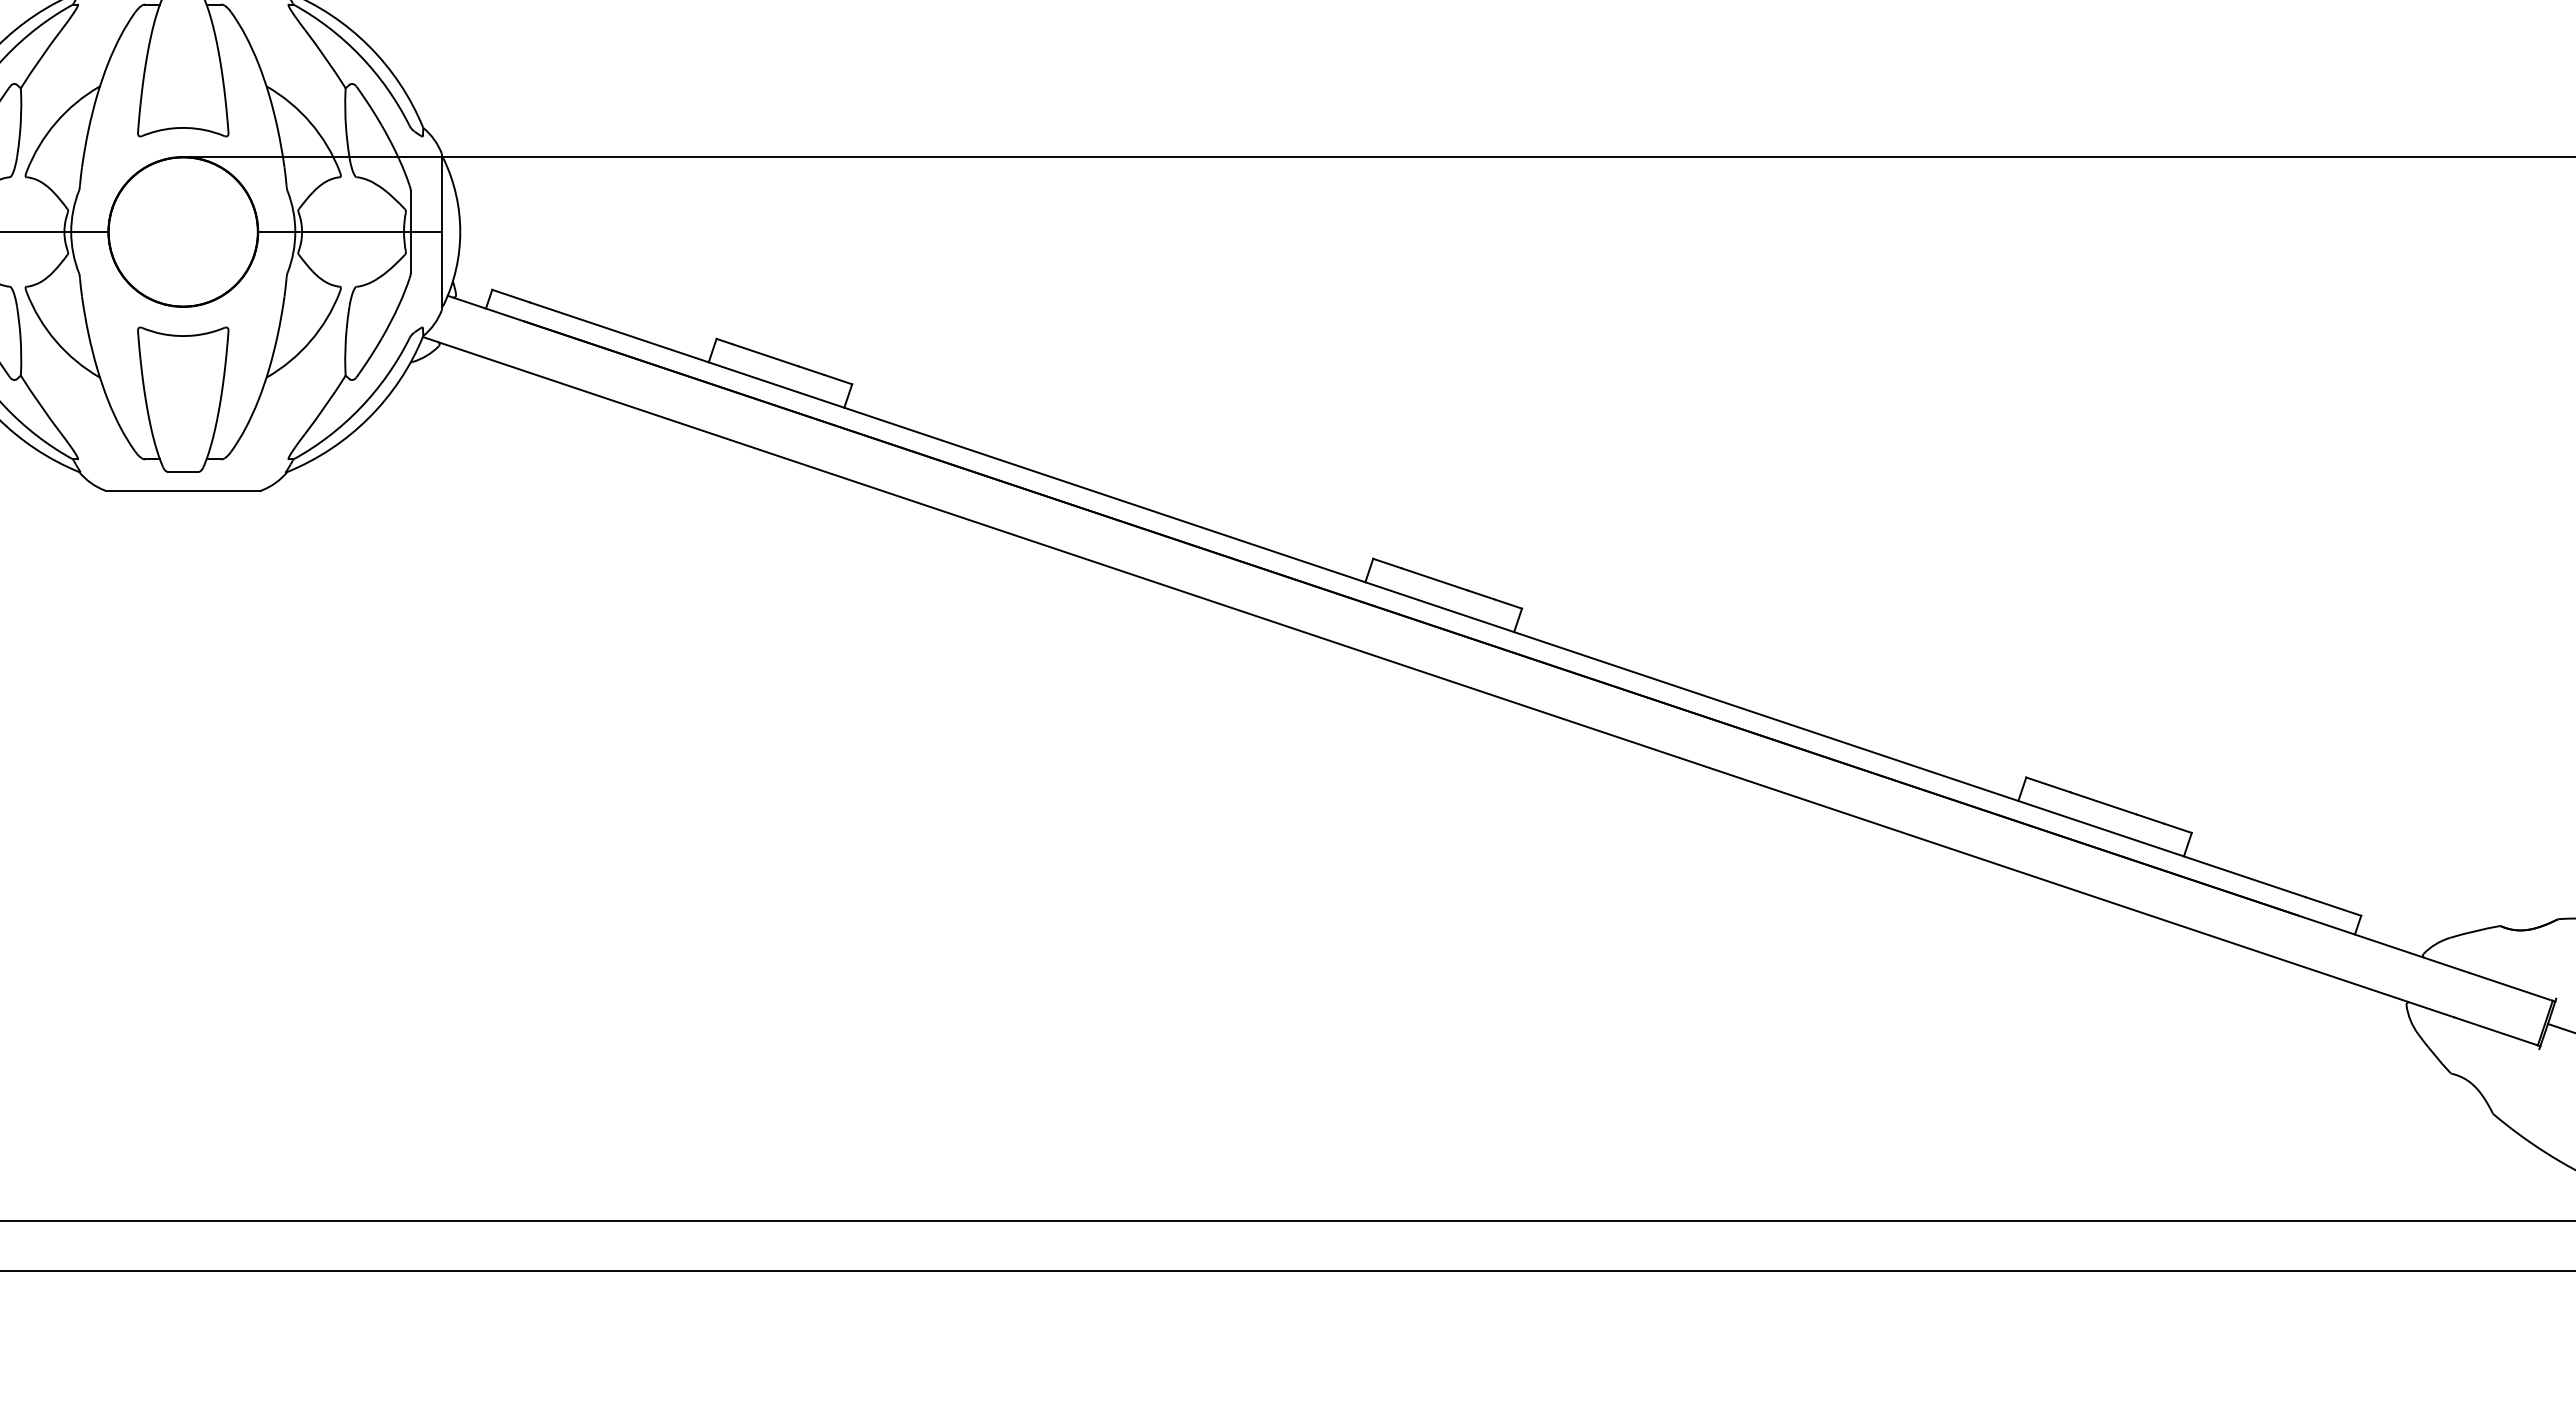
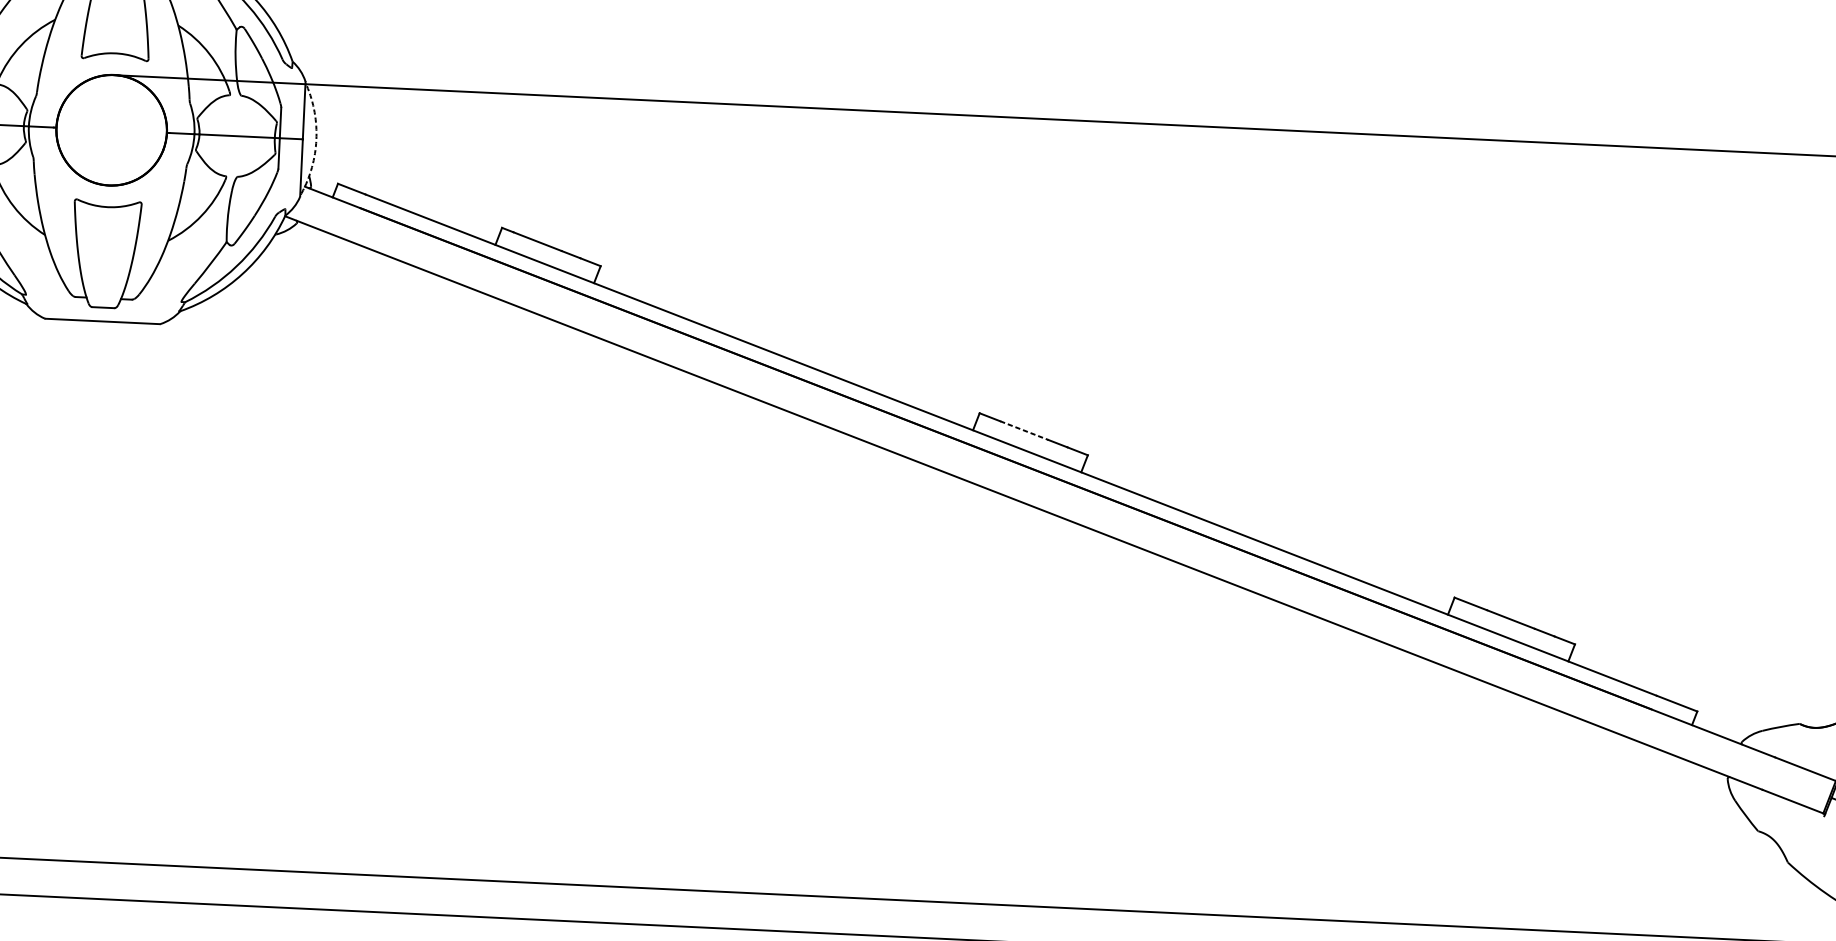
arc: (460, 232) -> (316, 140), solid -> dashed
line: (1434, 579) -> (1024, 430), solid -> dashed

